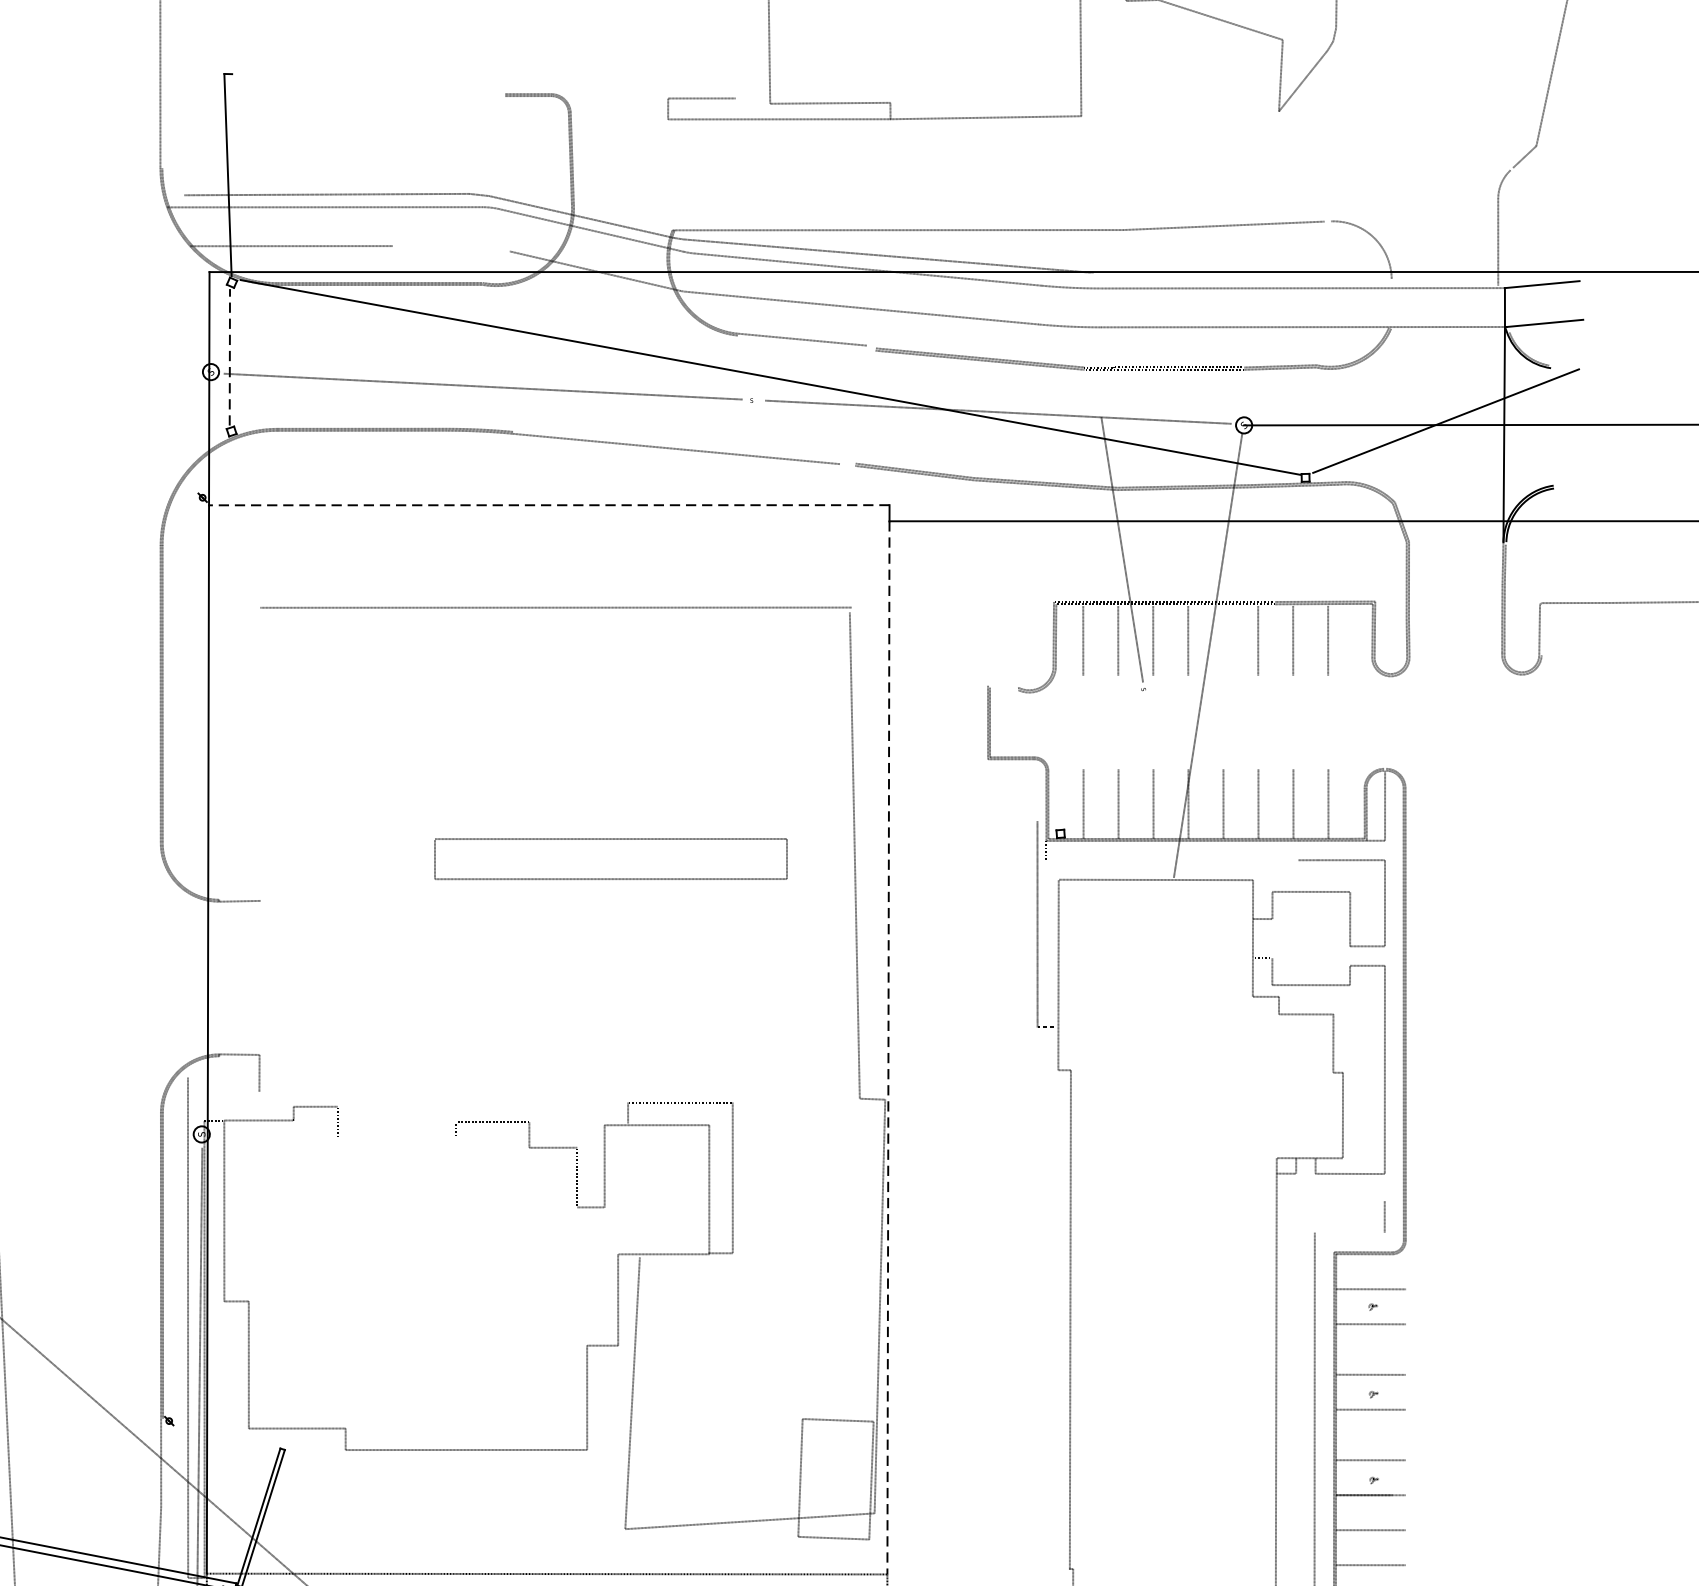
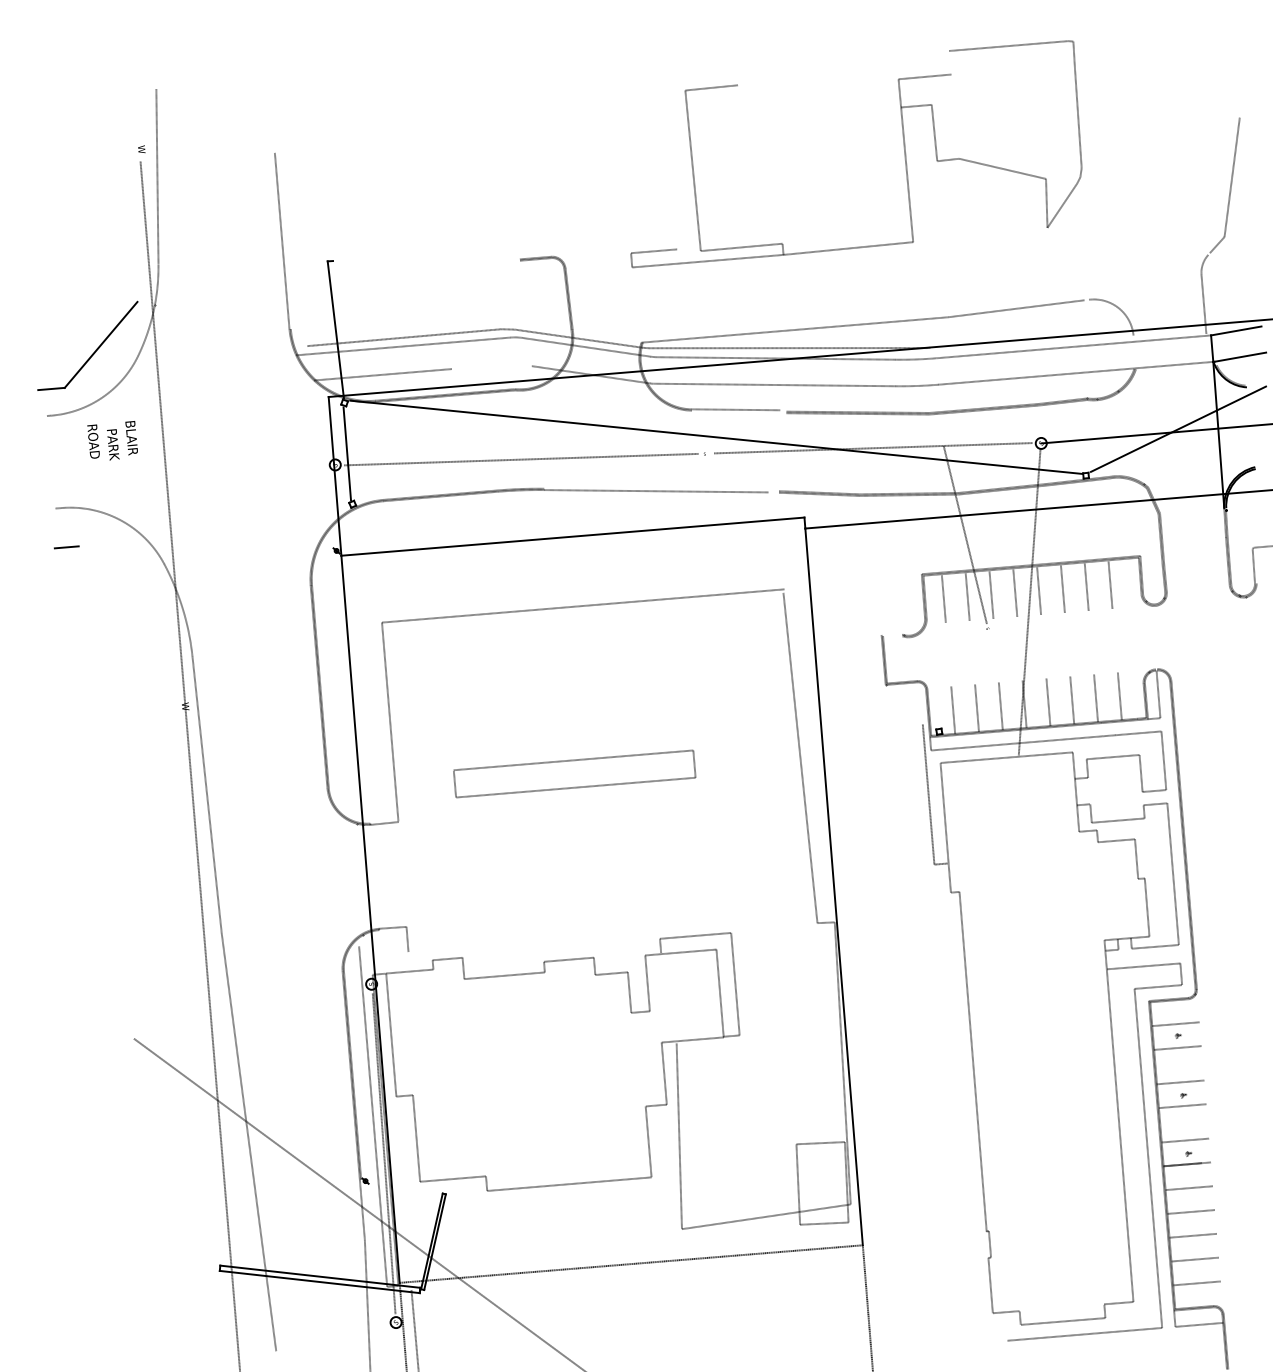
line: (230, 356) -> (347, 453), dashed -> solid
line: (548, 504) -> (572, 536), dashed -> solid
line: (1223, 639) -> (1039, 590), added
line: (260, 753) -> (390, 721), added
line: (612, 840) -> (574, 761), moved
line: (1171, 860) -> (1016, 743), added
line: (889, 1047) -> (834, 886), dashed -> solid
line: (396, 1137) -> (504, 975), added
line: (1330, 1201) -> (1143, 966), added
line: (1350, 1232) -> (1158, 986), added

